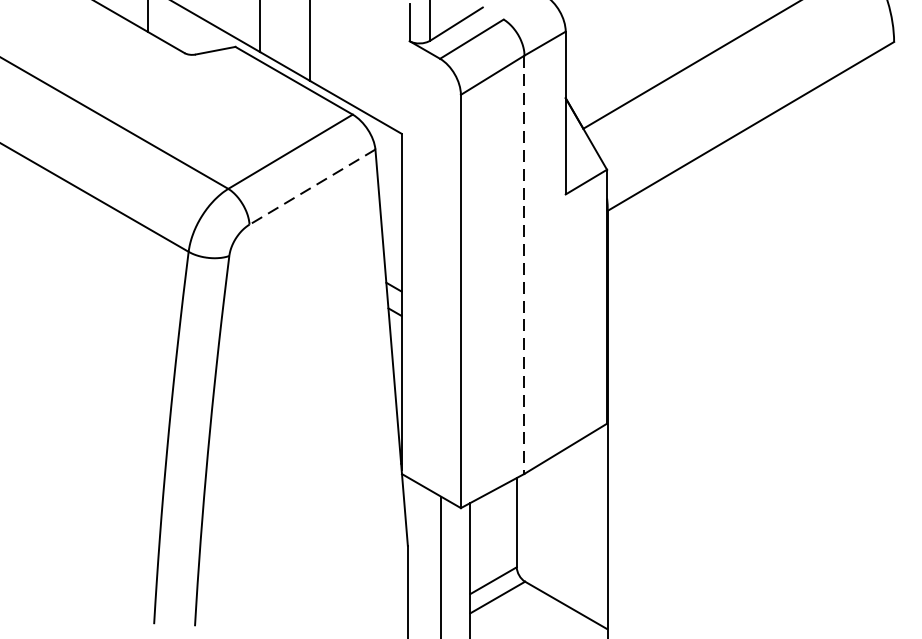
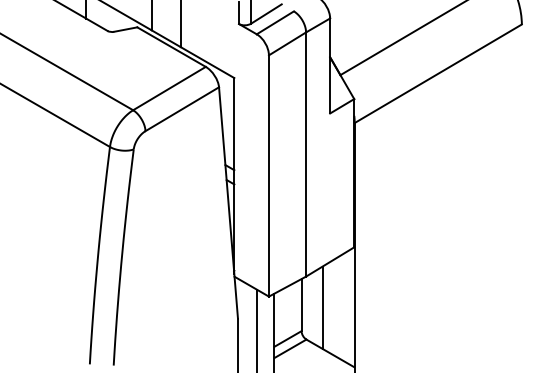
line: (312, 187) -> (182, 109), dashed -> solid
line: (525, 266) -> (306, 155), dashed -> solid
line: (552, 526) -> (322, 307), added

